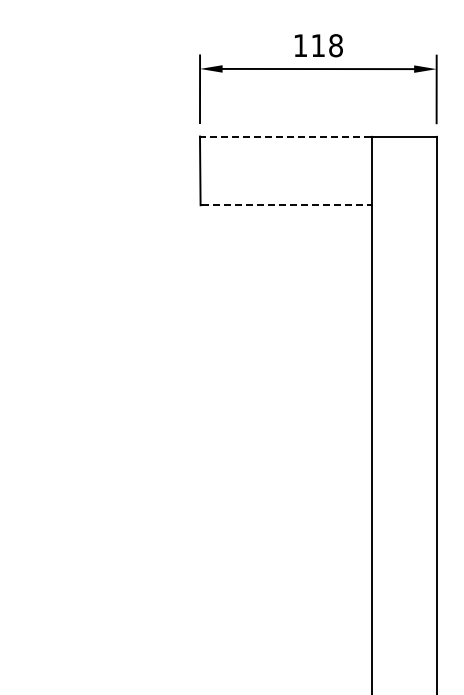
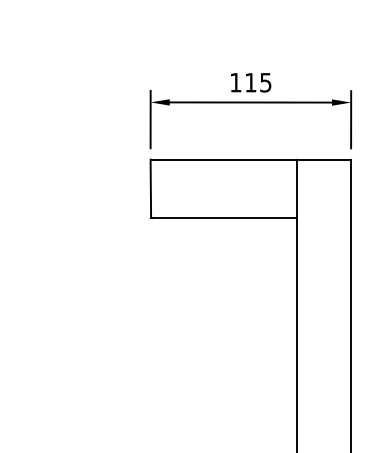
text: (335, 45) -> (265, 82), 118 -> 115
line: (285, 136) -> (223, 159), dashed -> solid
line: (286, 205) -> (223, 218), dashed -> solid

